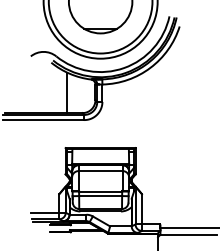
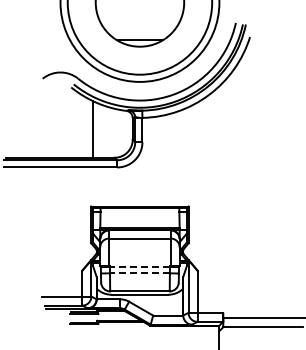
line: (100, 191) -> (139, 266), solid -> dashed
line: (100, 196) -> (139, 273), solid -> dashed

